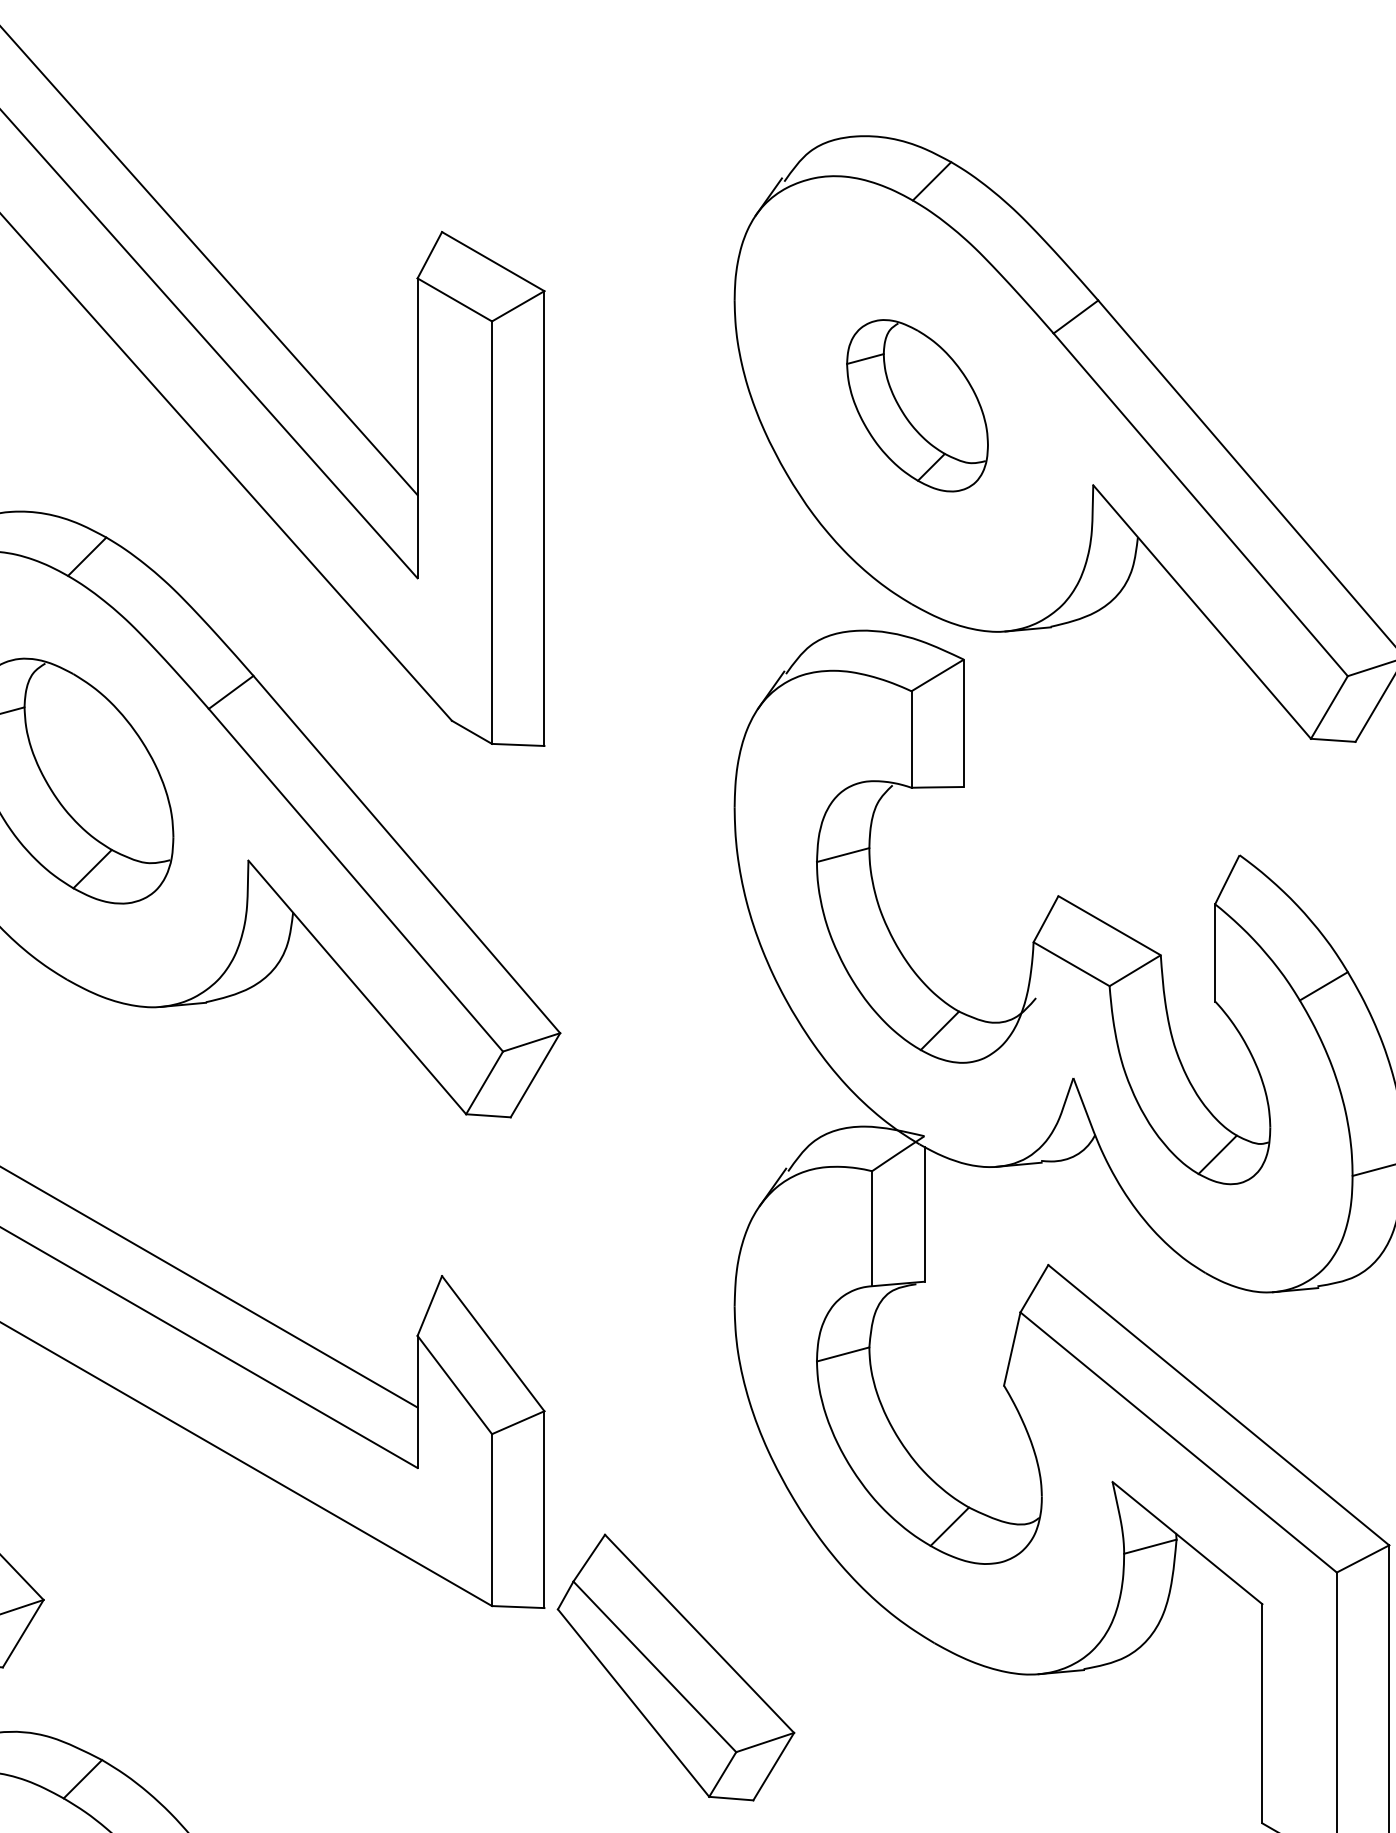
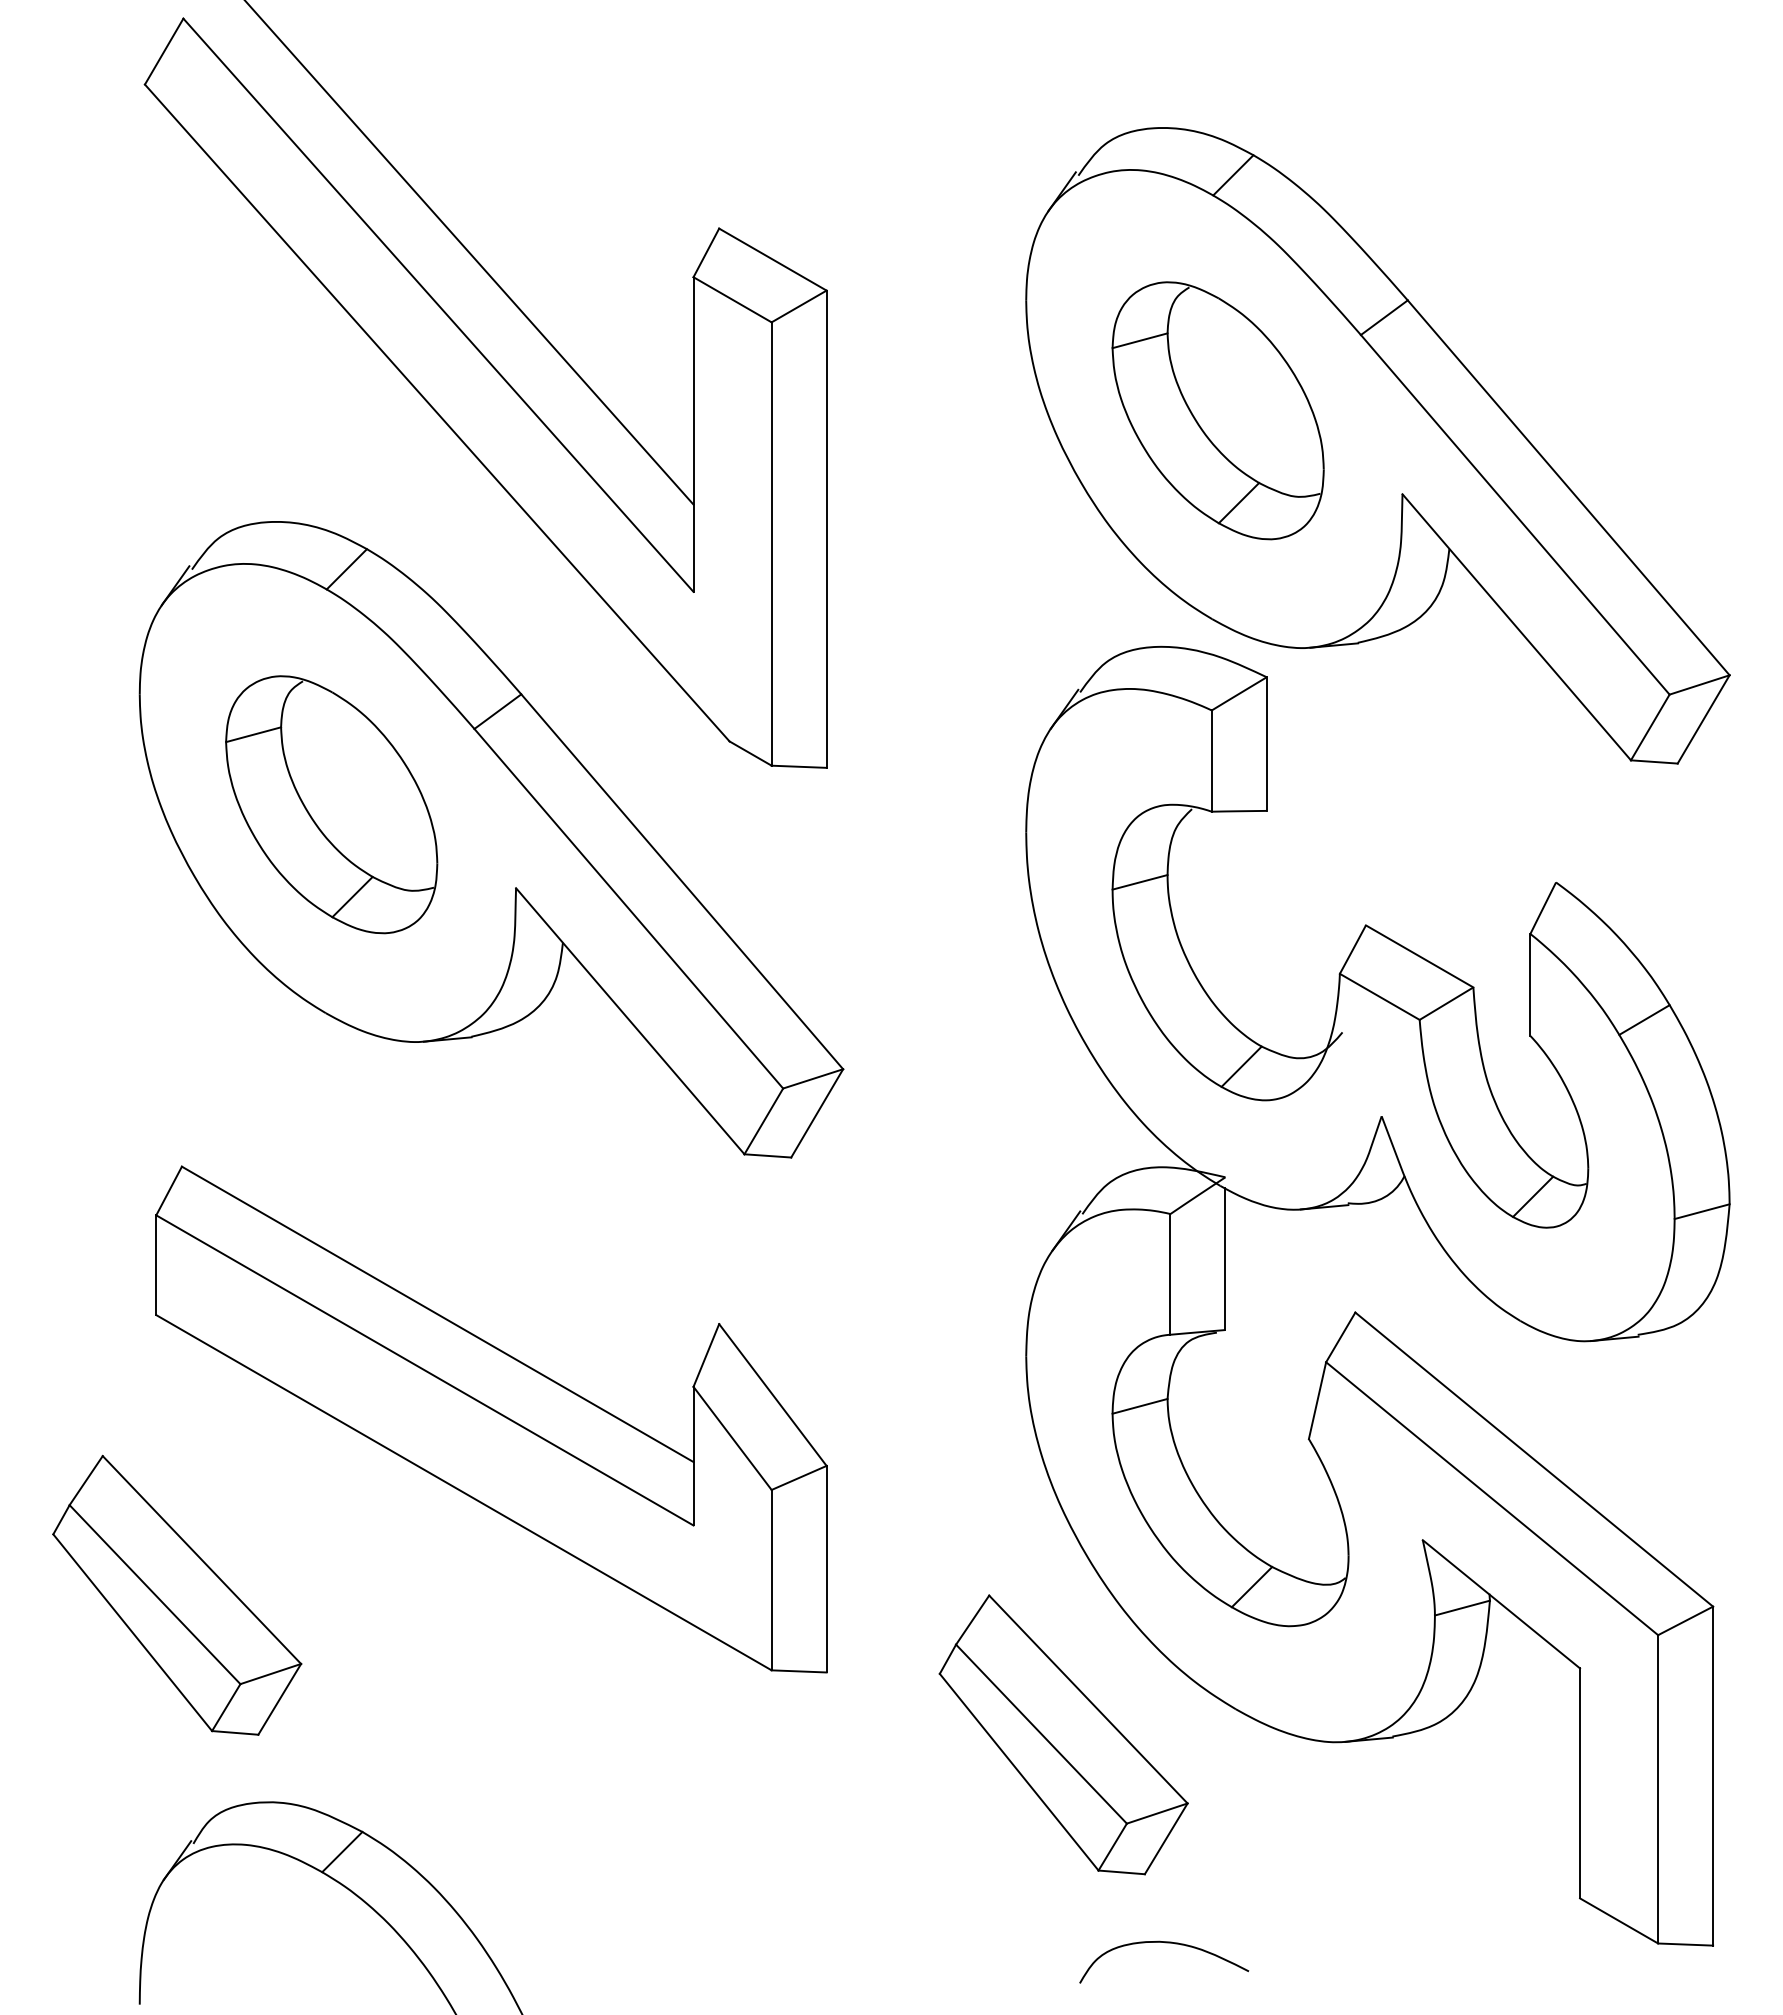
part: (916, 405) -> (1217, 410), size x1.43
part: (675, 1667) -> (1063, 1734), moved

